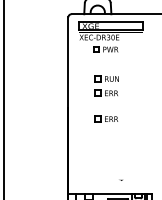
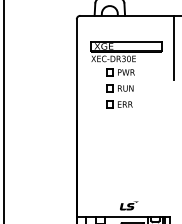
part: (110, 37) -> (126, 58), moved
line: (155, 42) -> (174, 47), added
part: (106, 119) -> (119, 133), removed
fill: (112, 184) -> (126, 206), added

